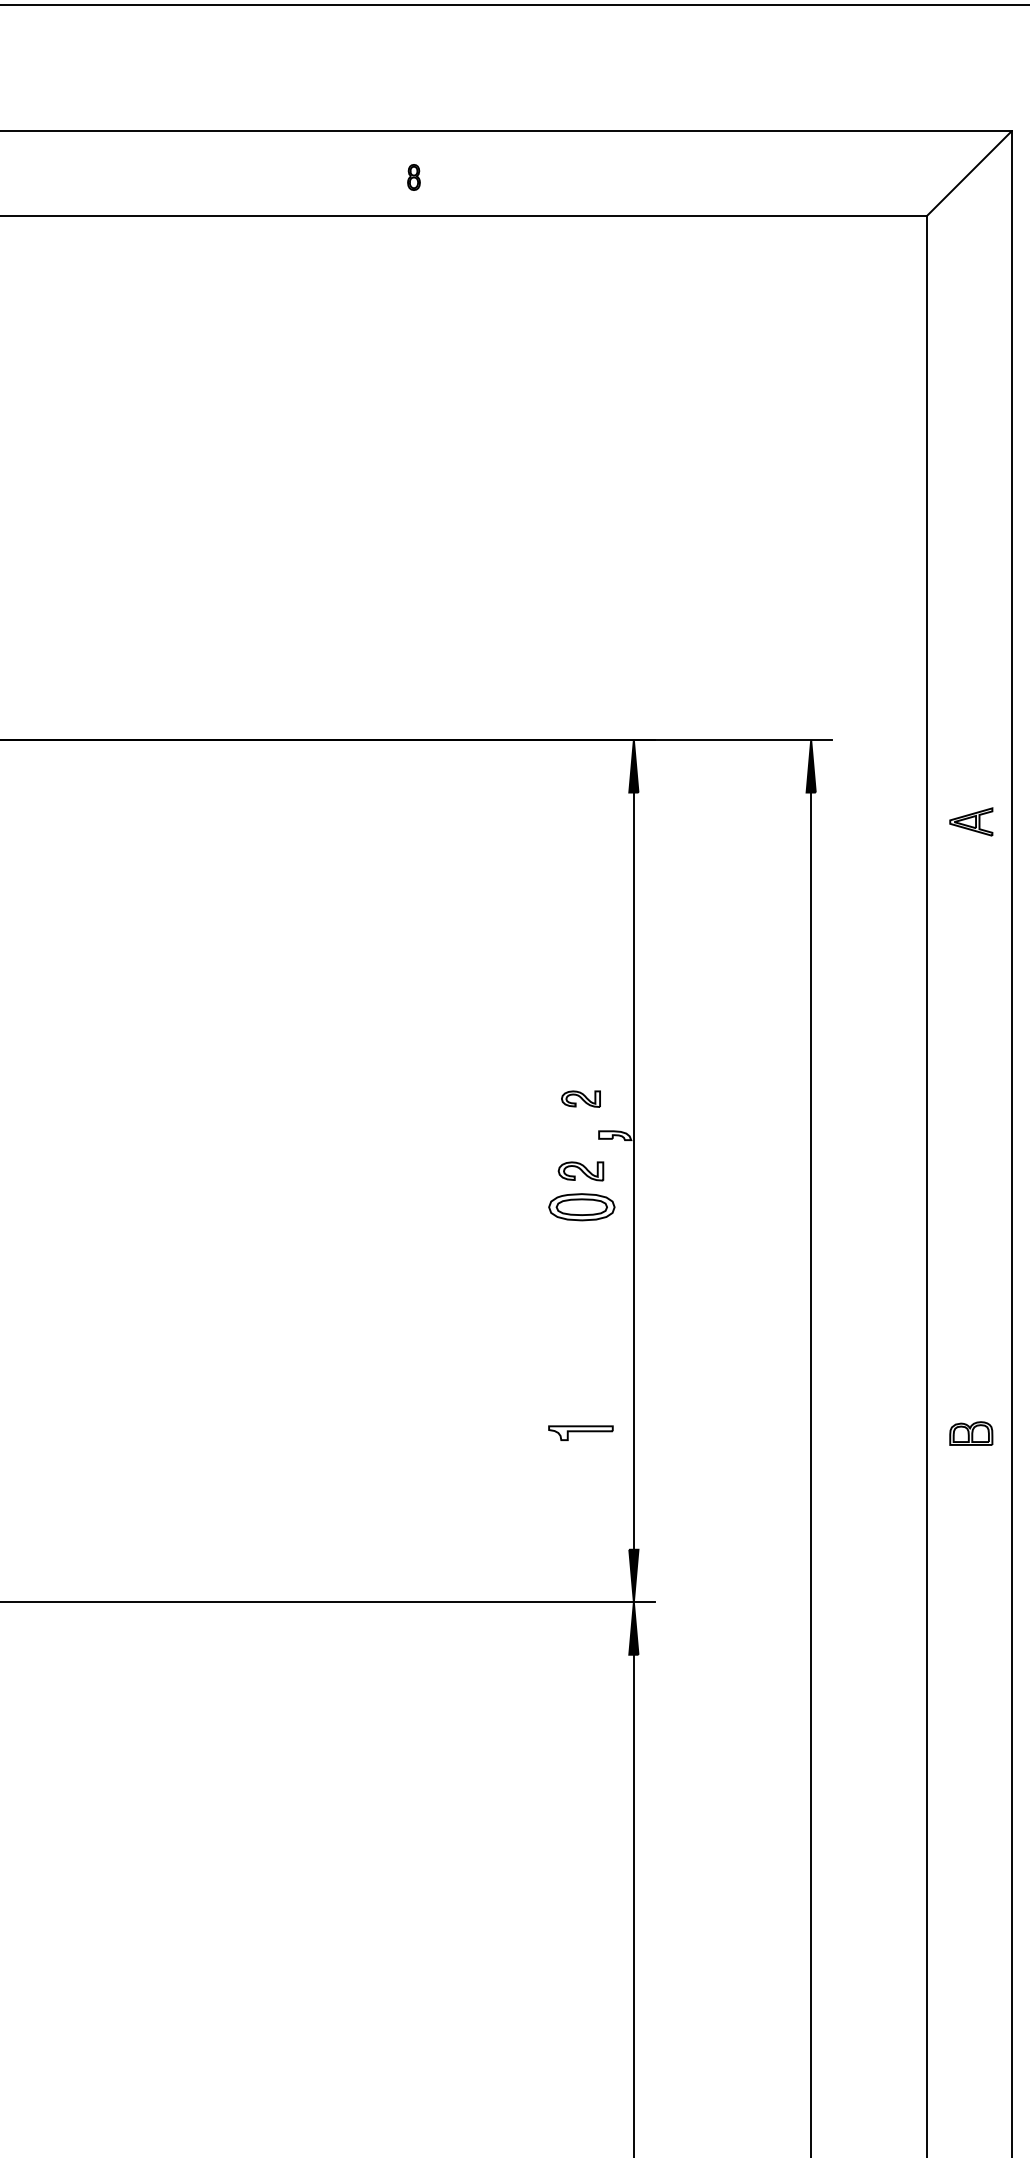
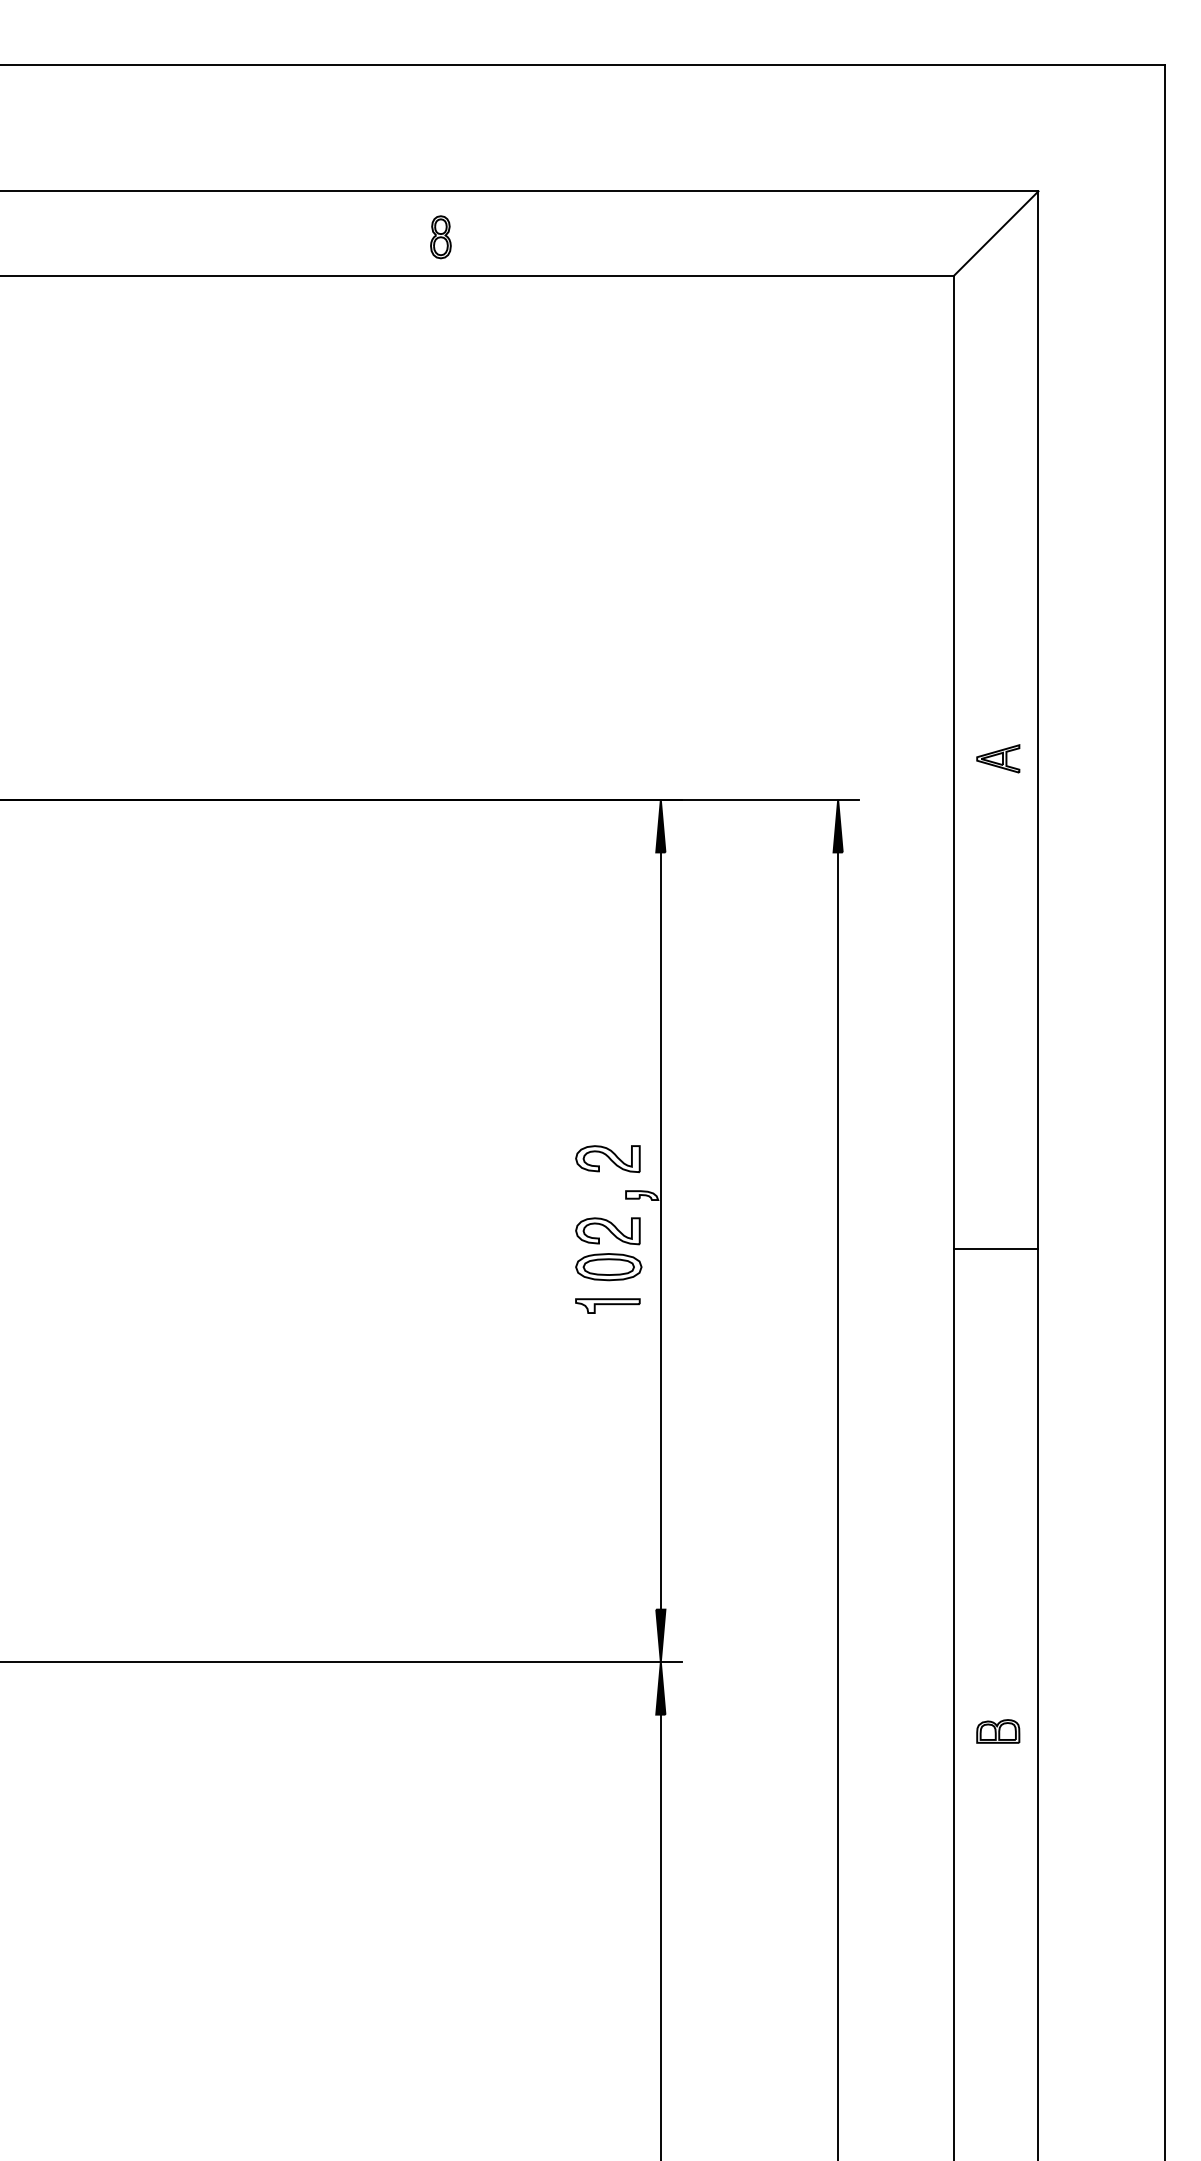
part: (413, 177) -> (440, 237), size x1.67
part: (971, 821) -> (998, 758), moved
part: (580, 1098) -> (607, 1158), size x1.67
part: (580, 1171) -> (607, 1231), size x1.43
line: (969, 1188) -> (996, 1248), added
part: (580, 1432) -> (607, 1305), moved
part: (971, 1433) -> (998, 1731), moved

